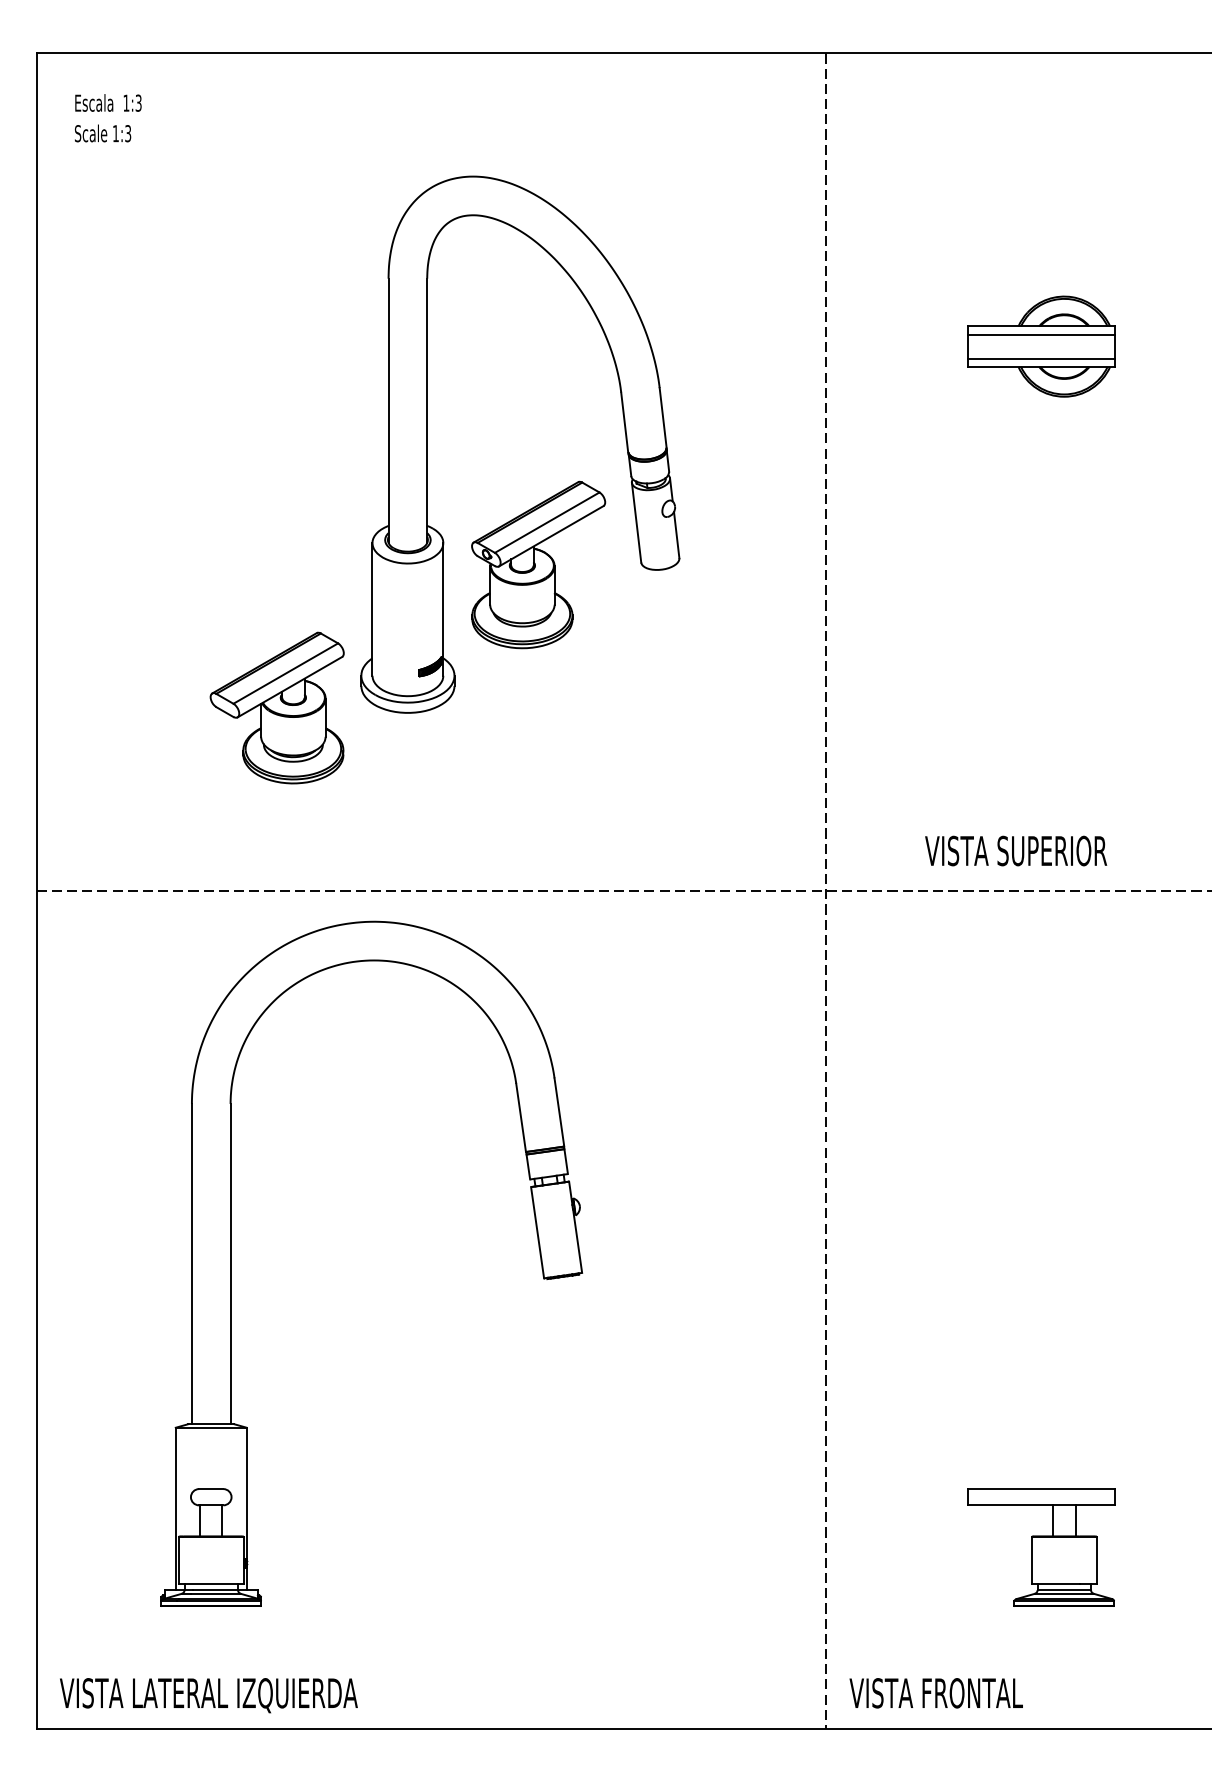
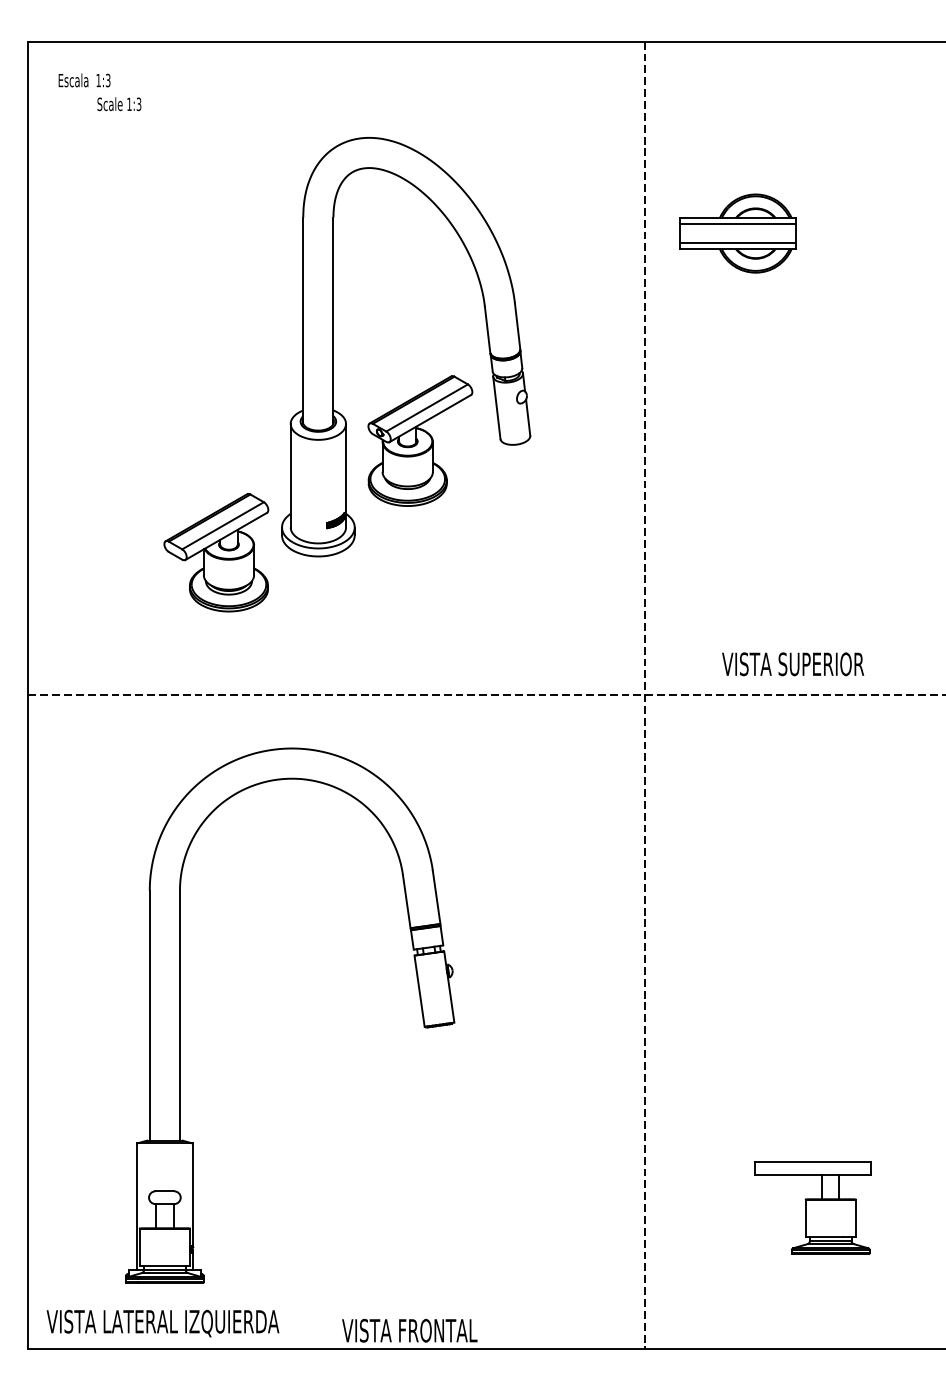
text: (103, 133) -> (119, 104), moved
part: (1040, 346) -> (737, 233), moved
part: (231, 1263) -> (180, 1015), moved
text: (935, 1692) -> (409, 1330), moved

